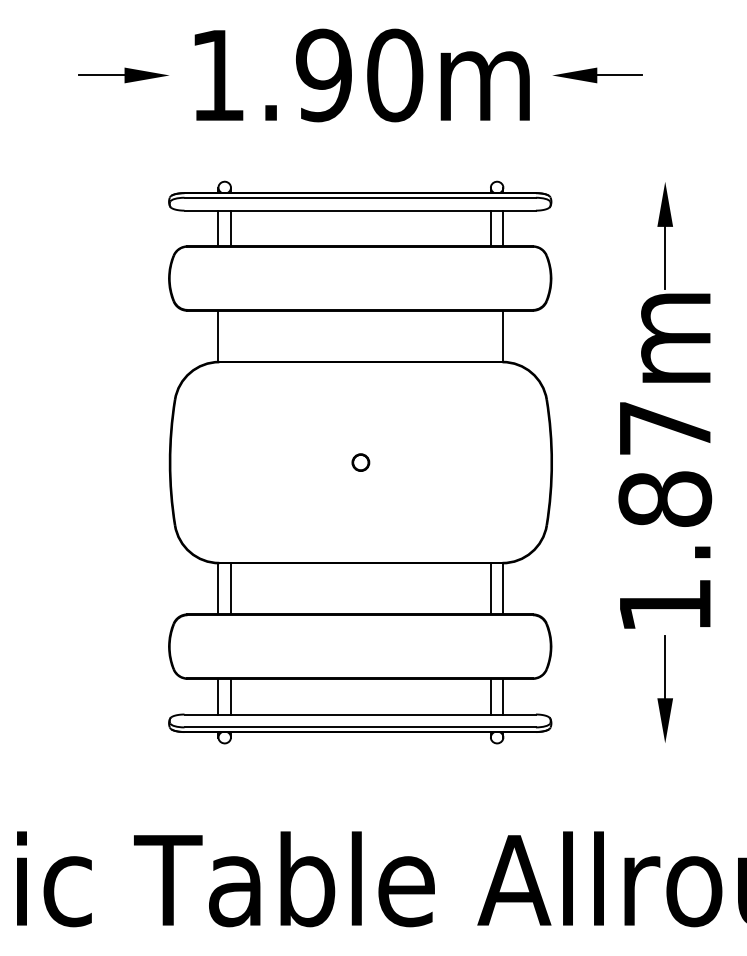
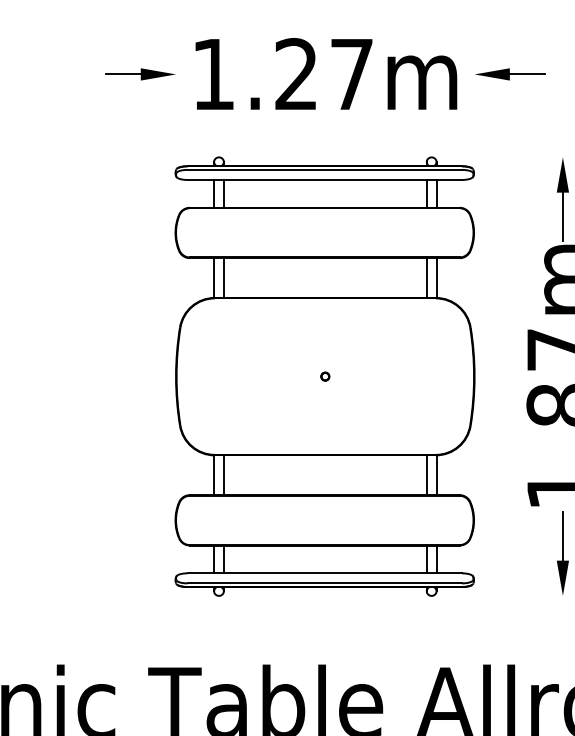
text: (359, 75) -> (324, 74), 1.90m -> 1.27m
line: (230, 335) -> (223, 277), added
line: (490, 335) -> (426, 277), added
part: (360, 462) -> (324, 376), size x0.62

